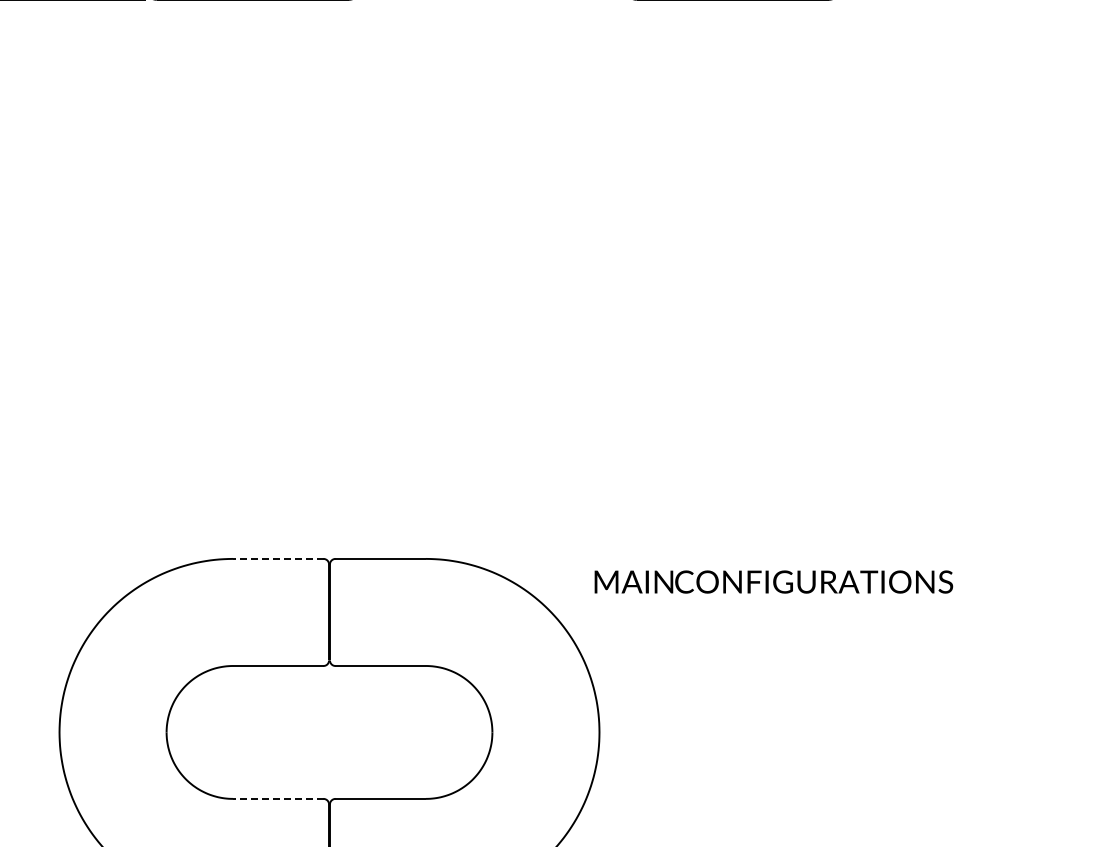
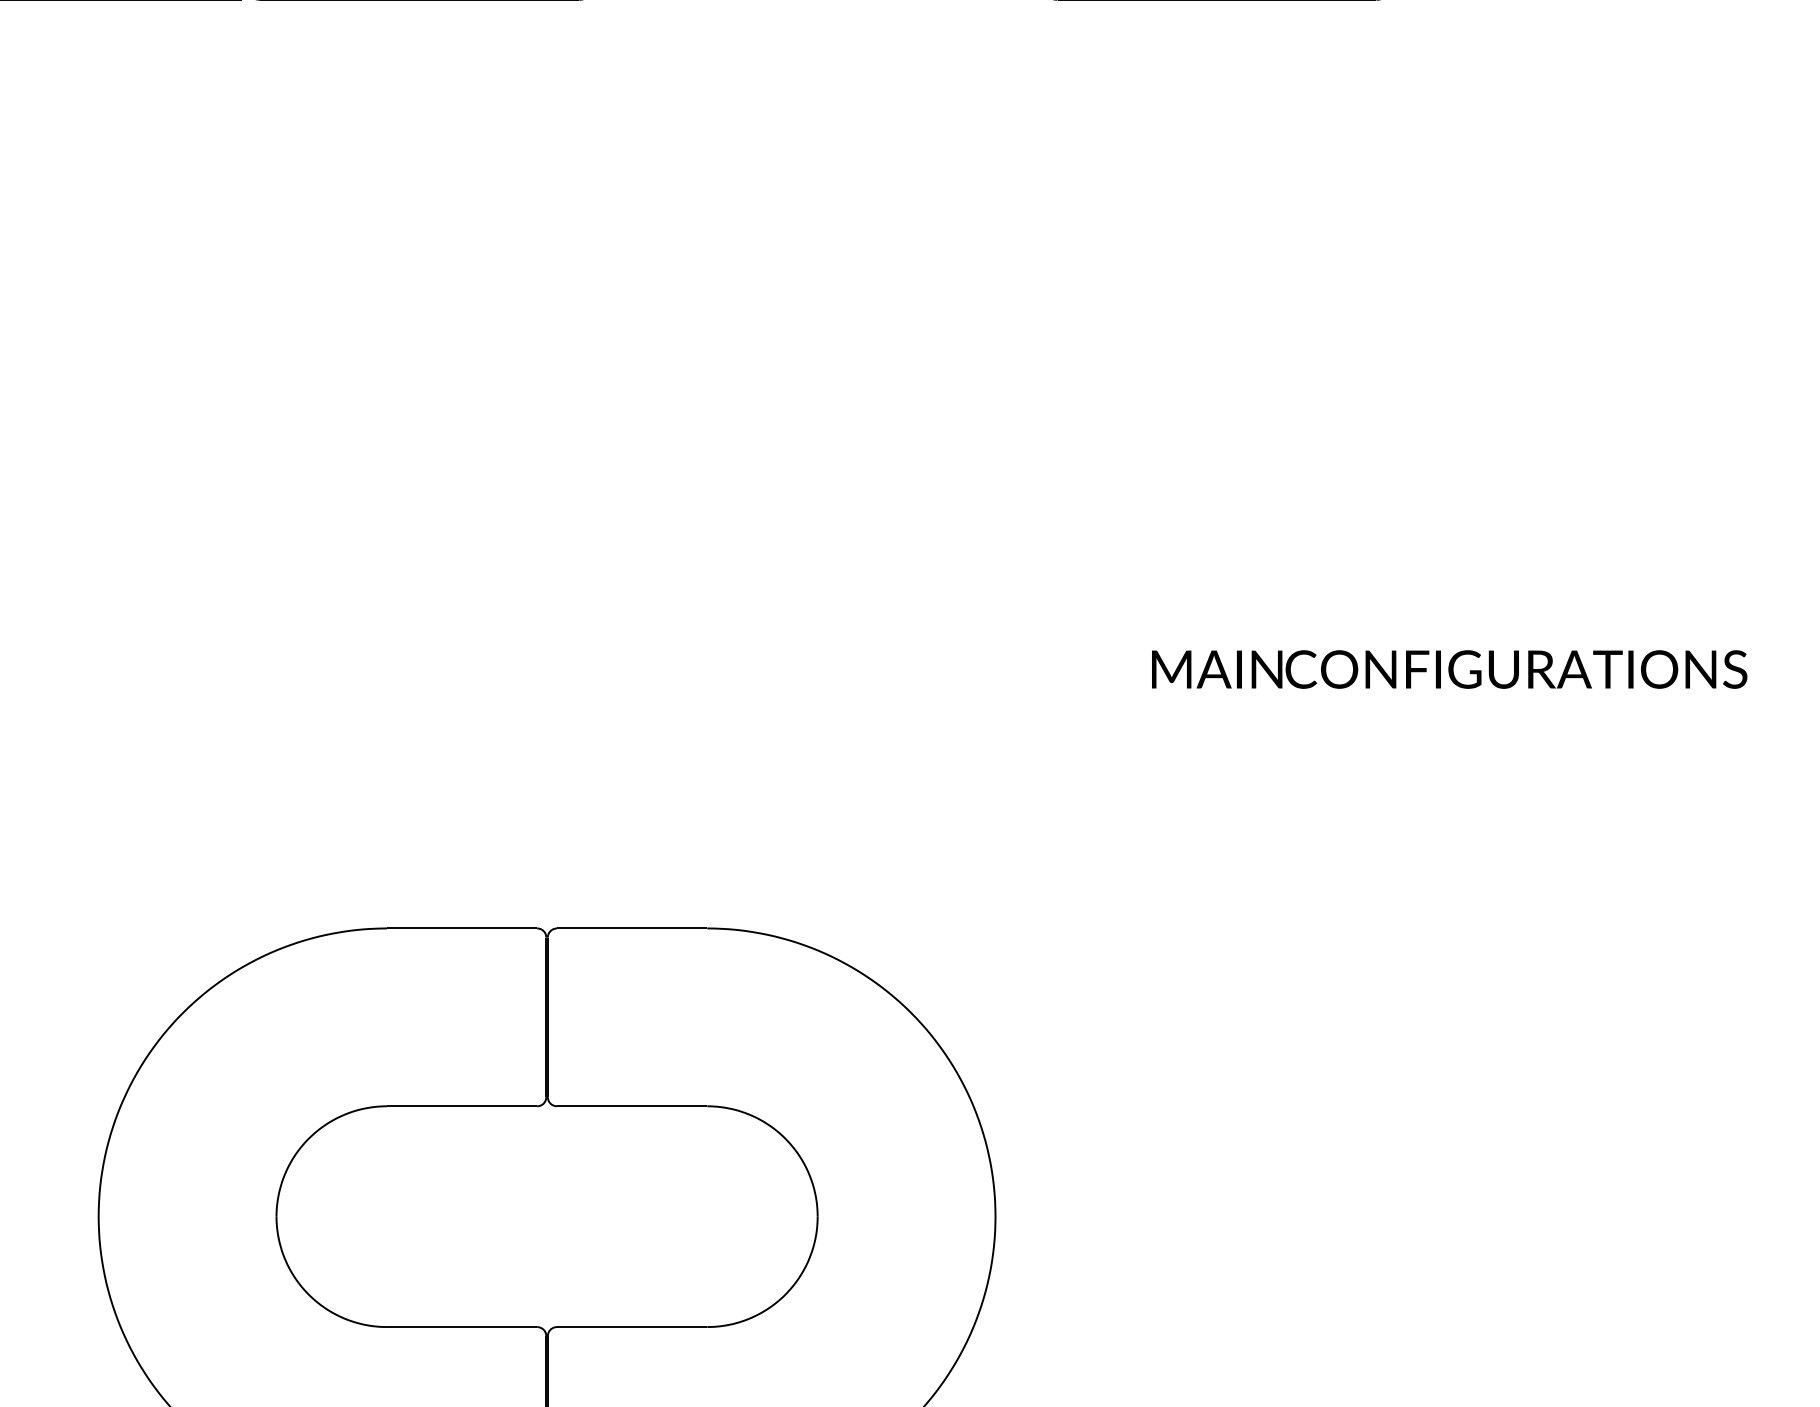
line: (277, 558) -> (460, 927), dashed -> solid
text: (773, 581) -> (1448, 668), moved
line: (277, 798) -> (460, 1326), dashed -> solid

